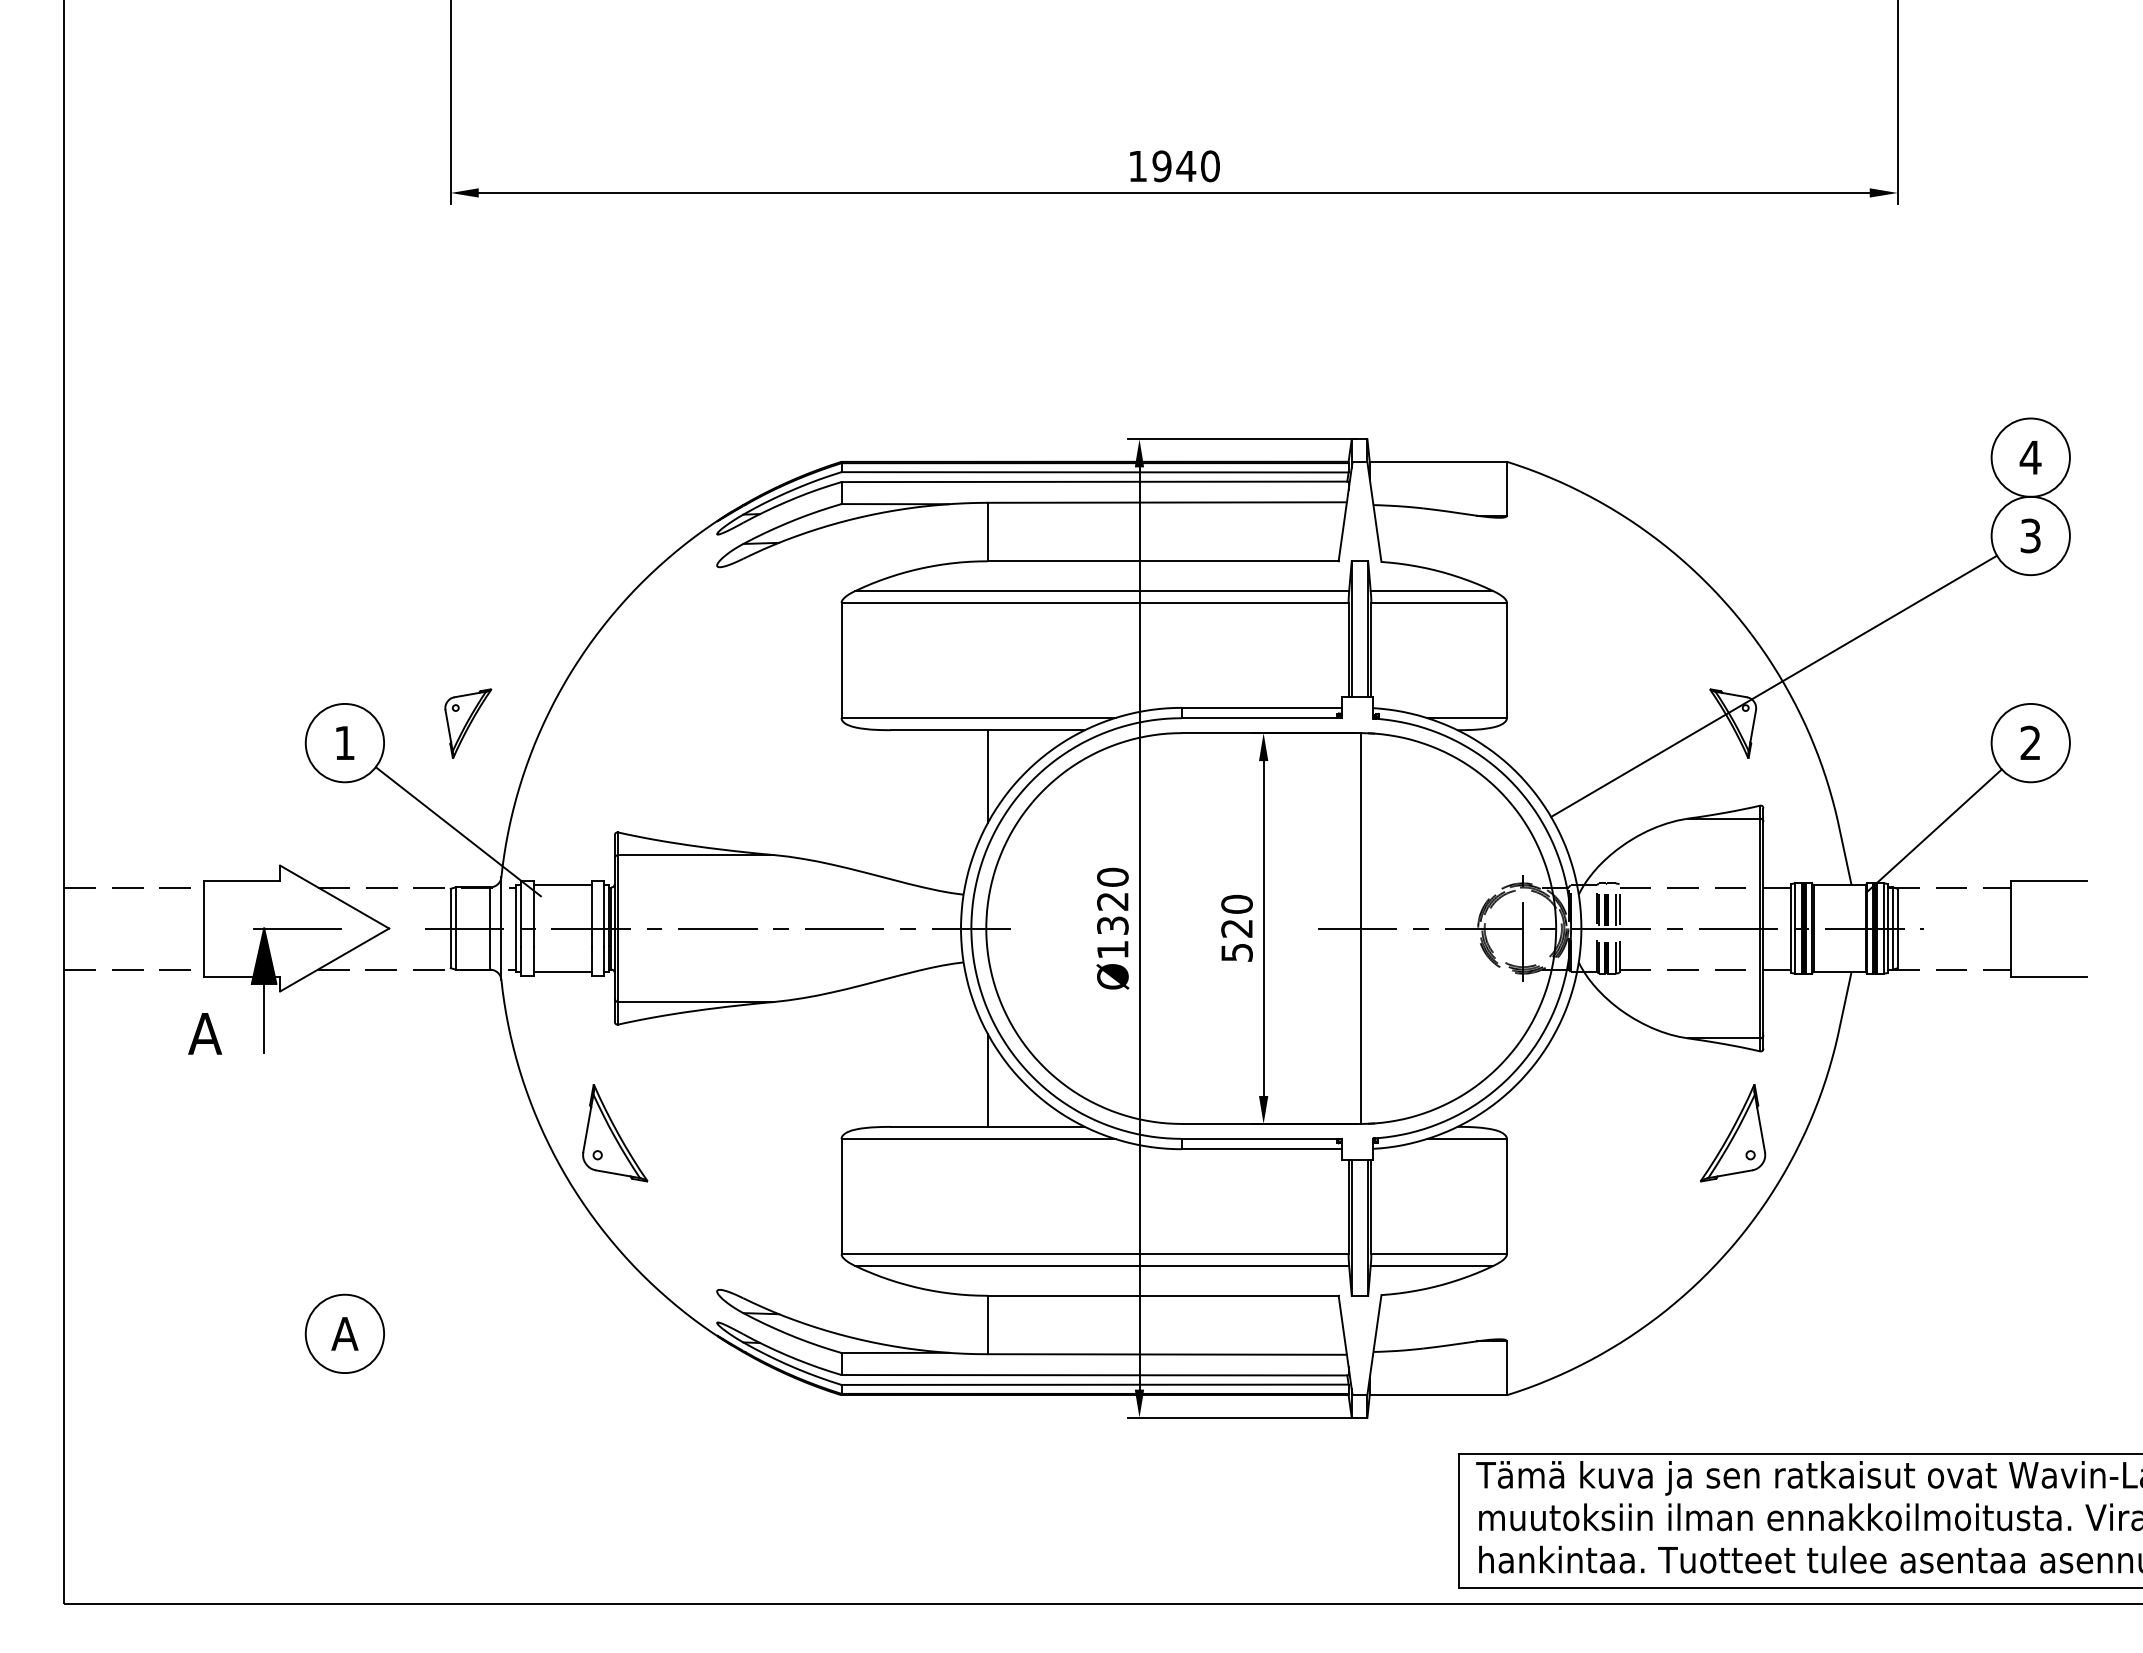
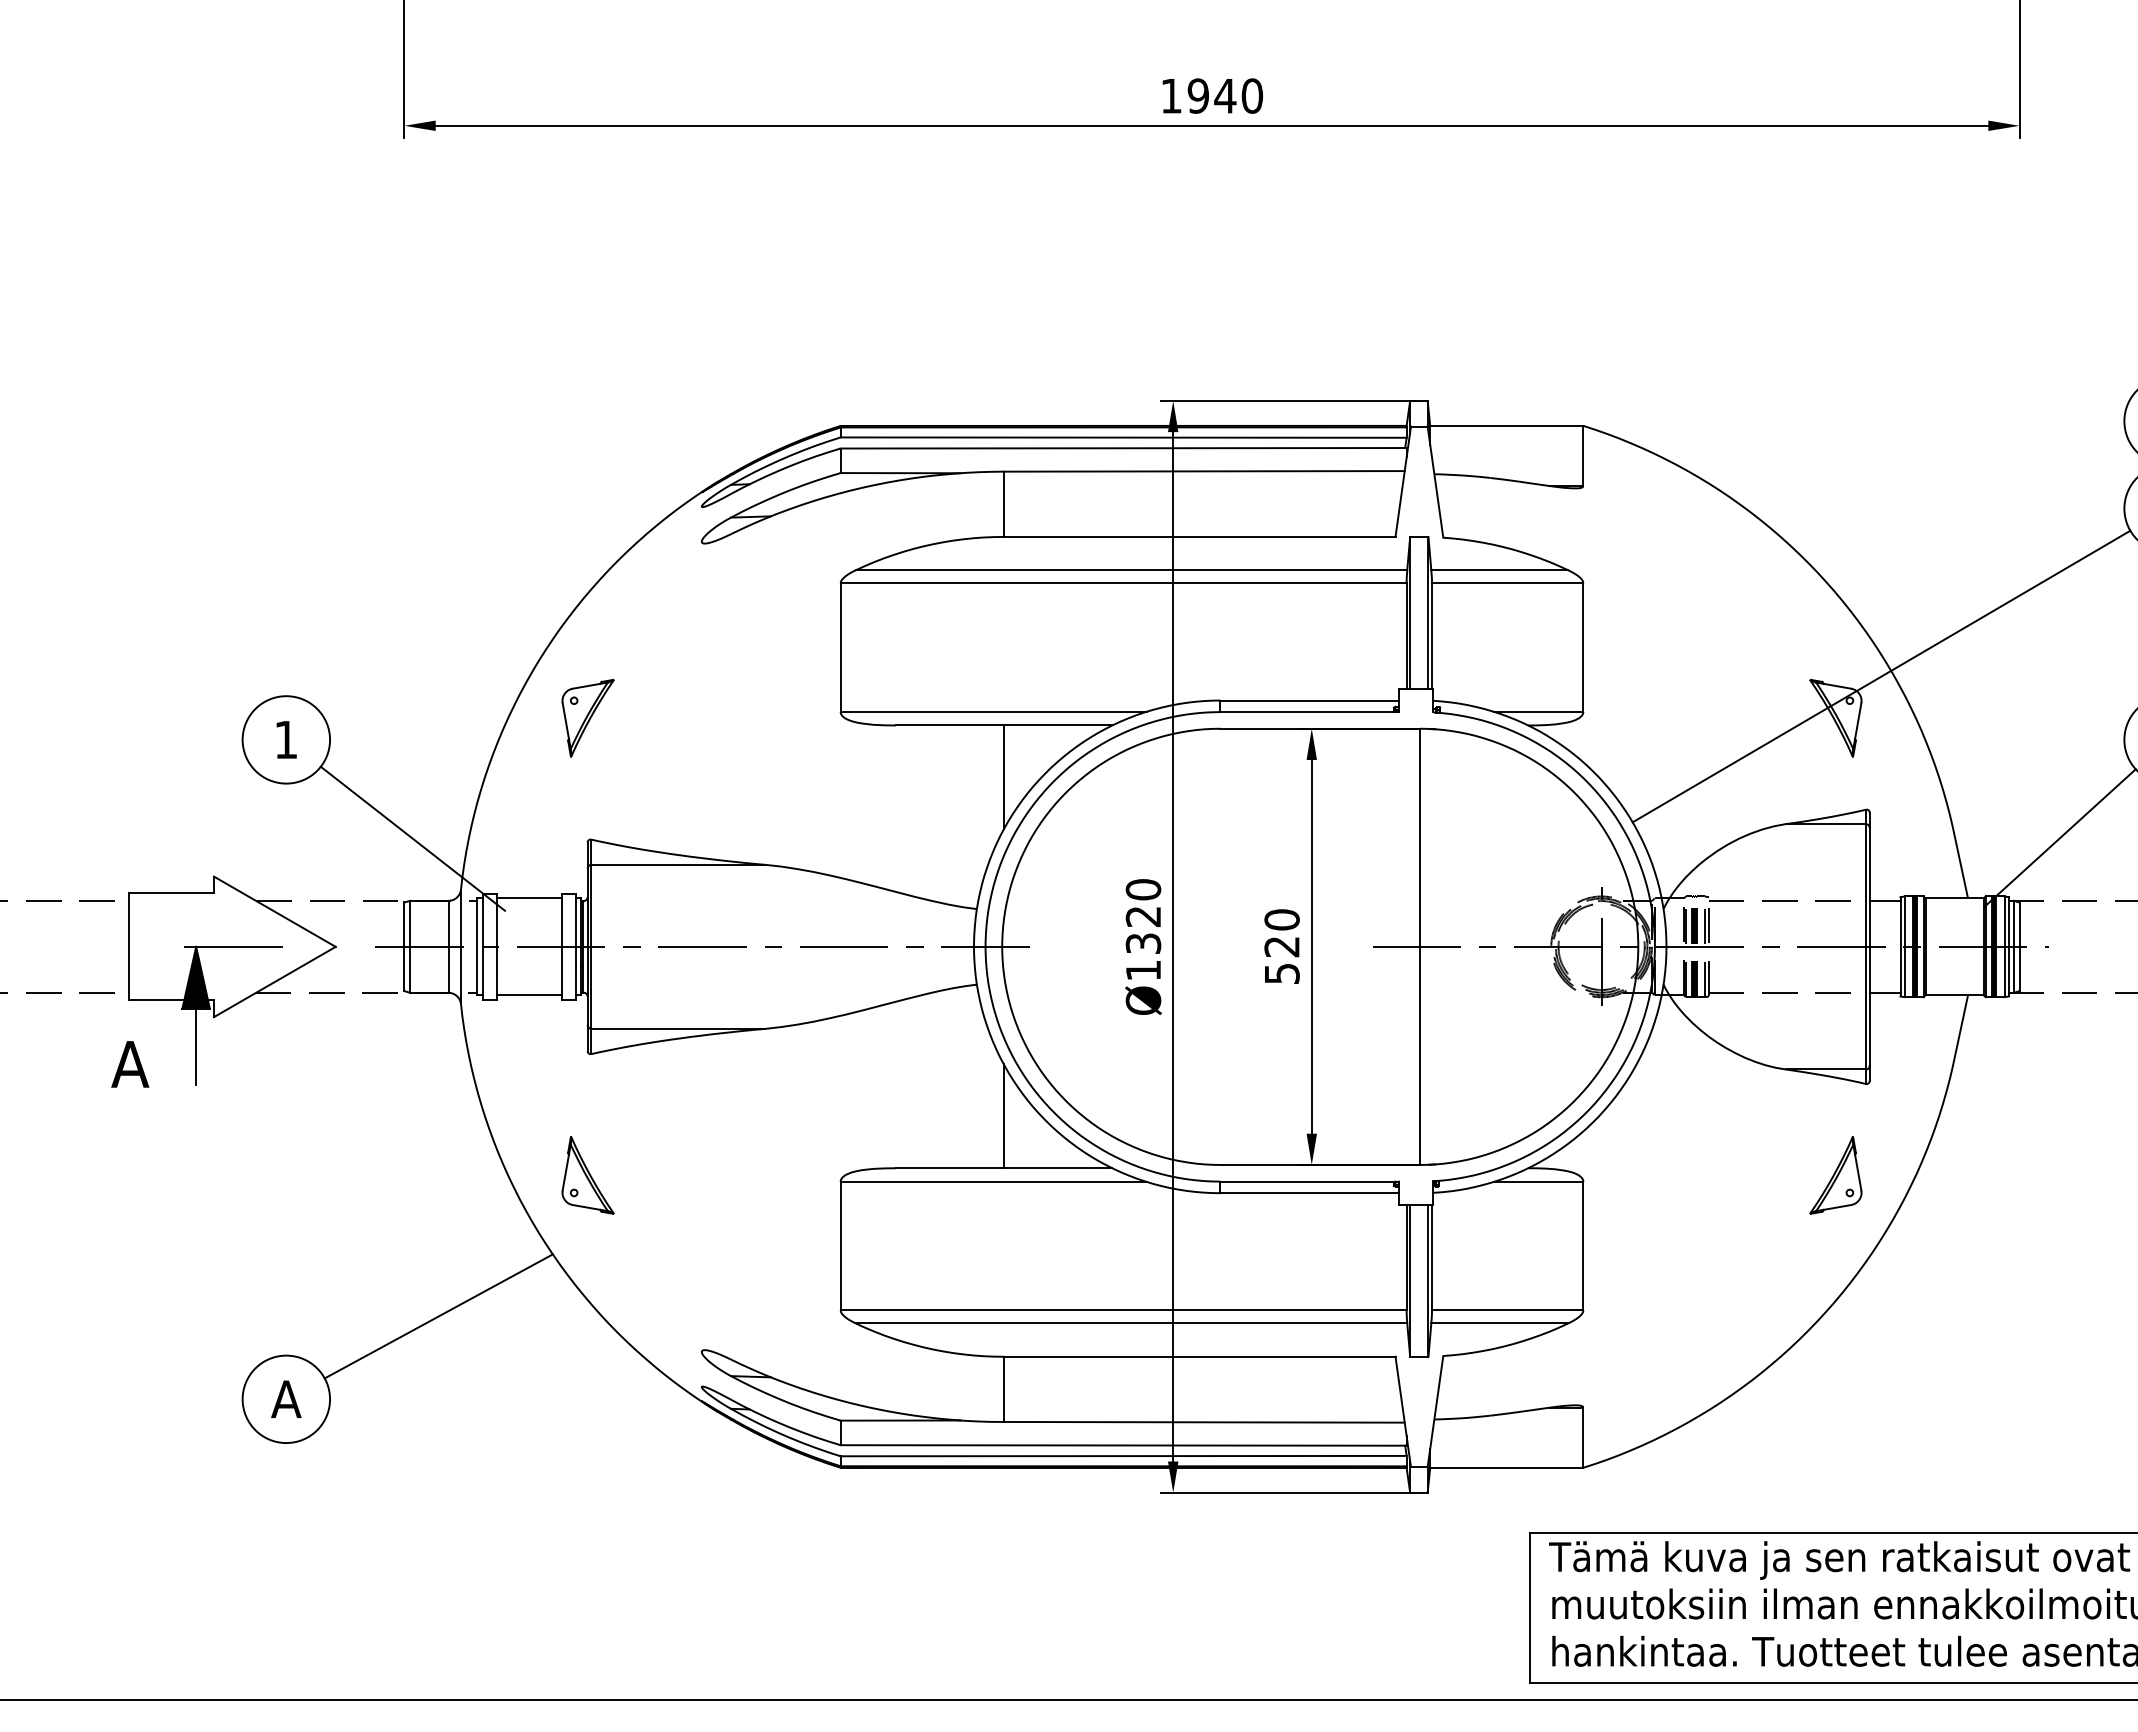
part: (468, 723) -> (588, 717), moved
part: (615, 1133) -> (588, 1175), size x0.71
part: (1733, 1133) -> (1836, 1175), size x0.71
line: (481, 1259) -> (438, 1316), added

